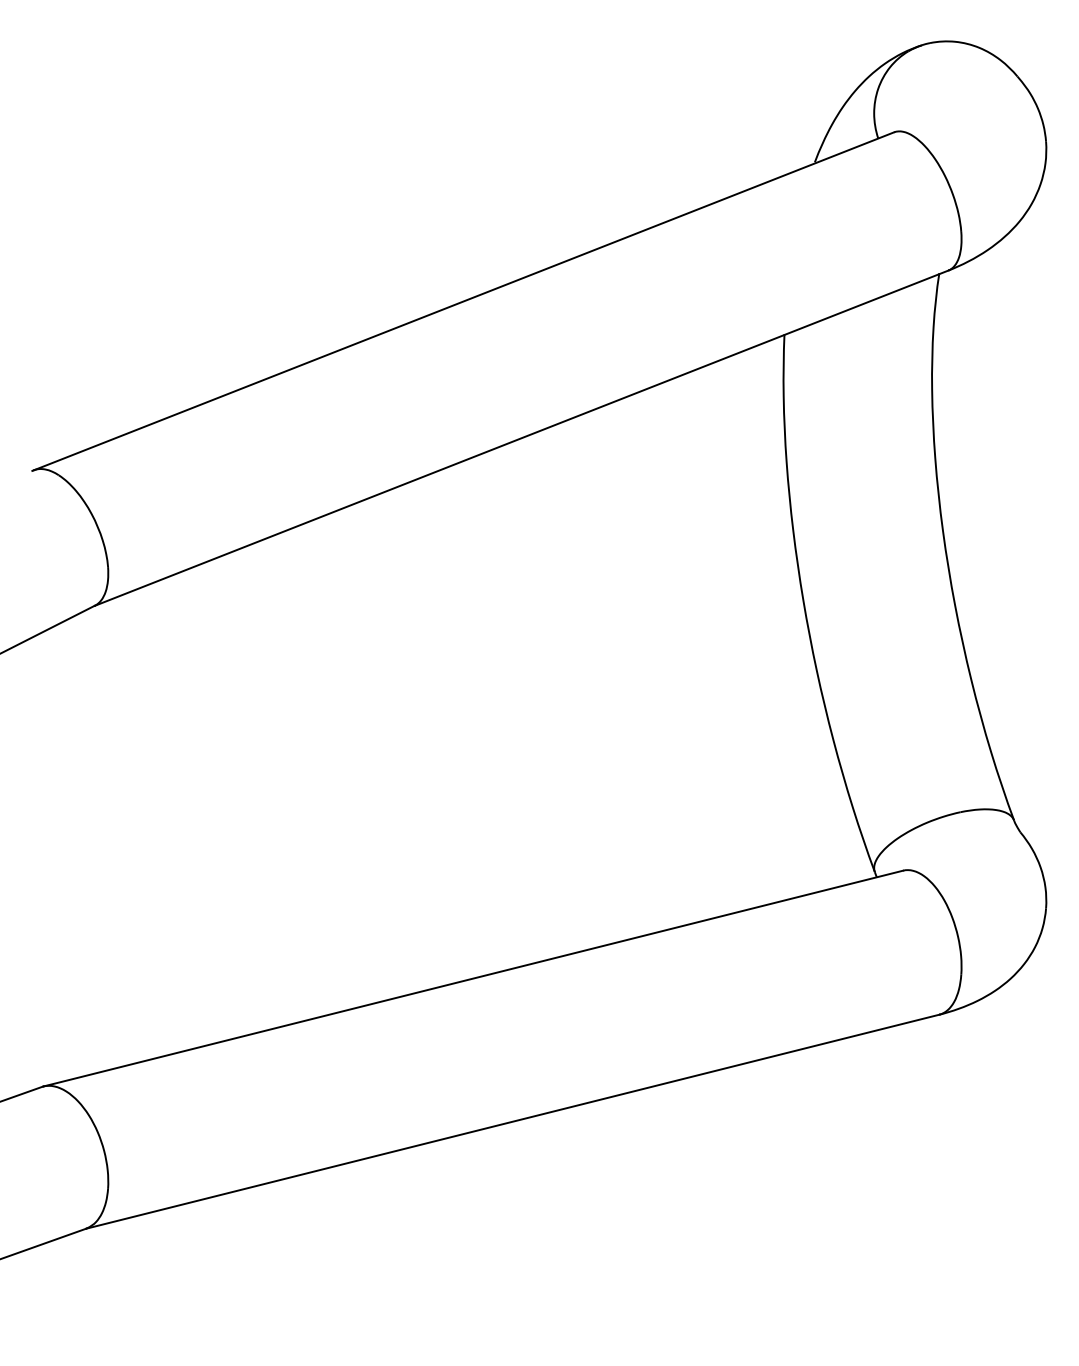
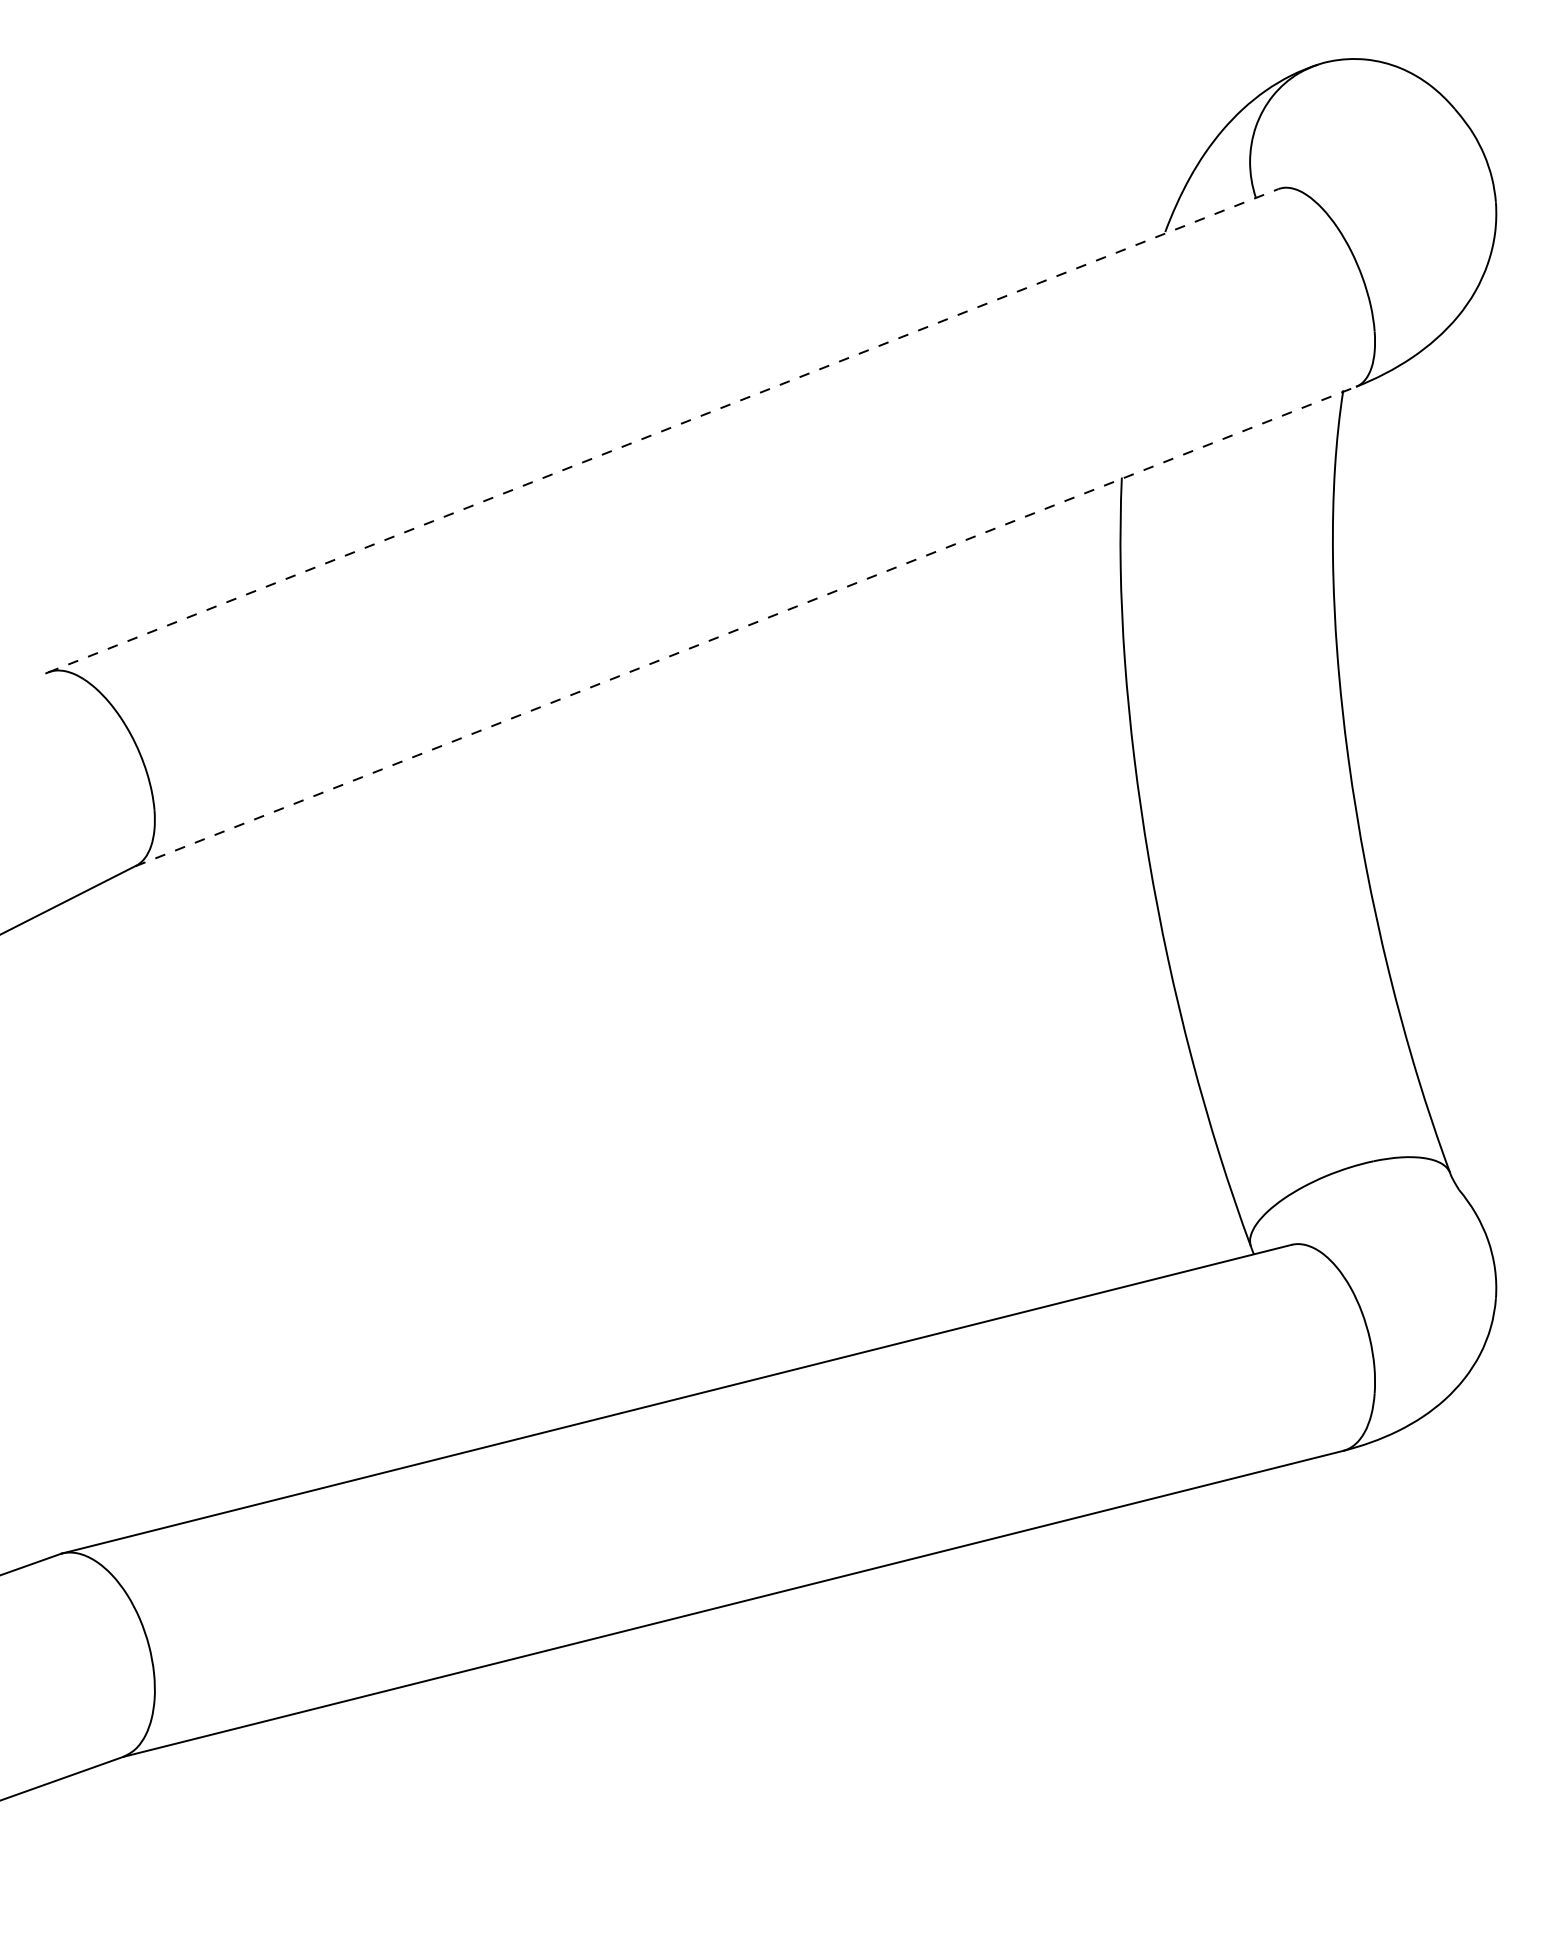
line: (464, 301) -> (664, 430), solid -> dashed
line: (522, 438) -> (747, 626), solid -> dashed

